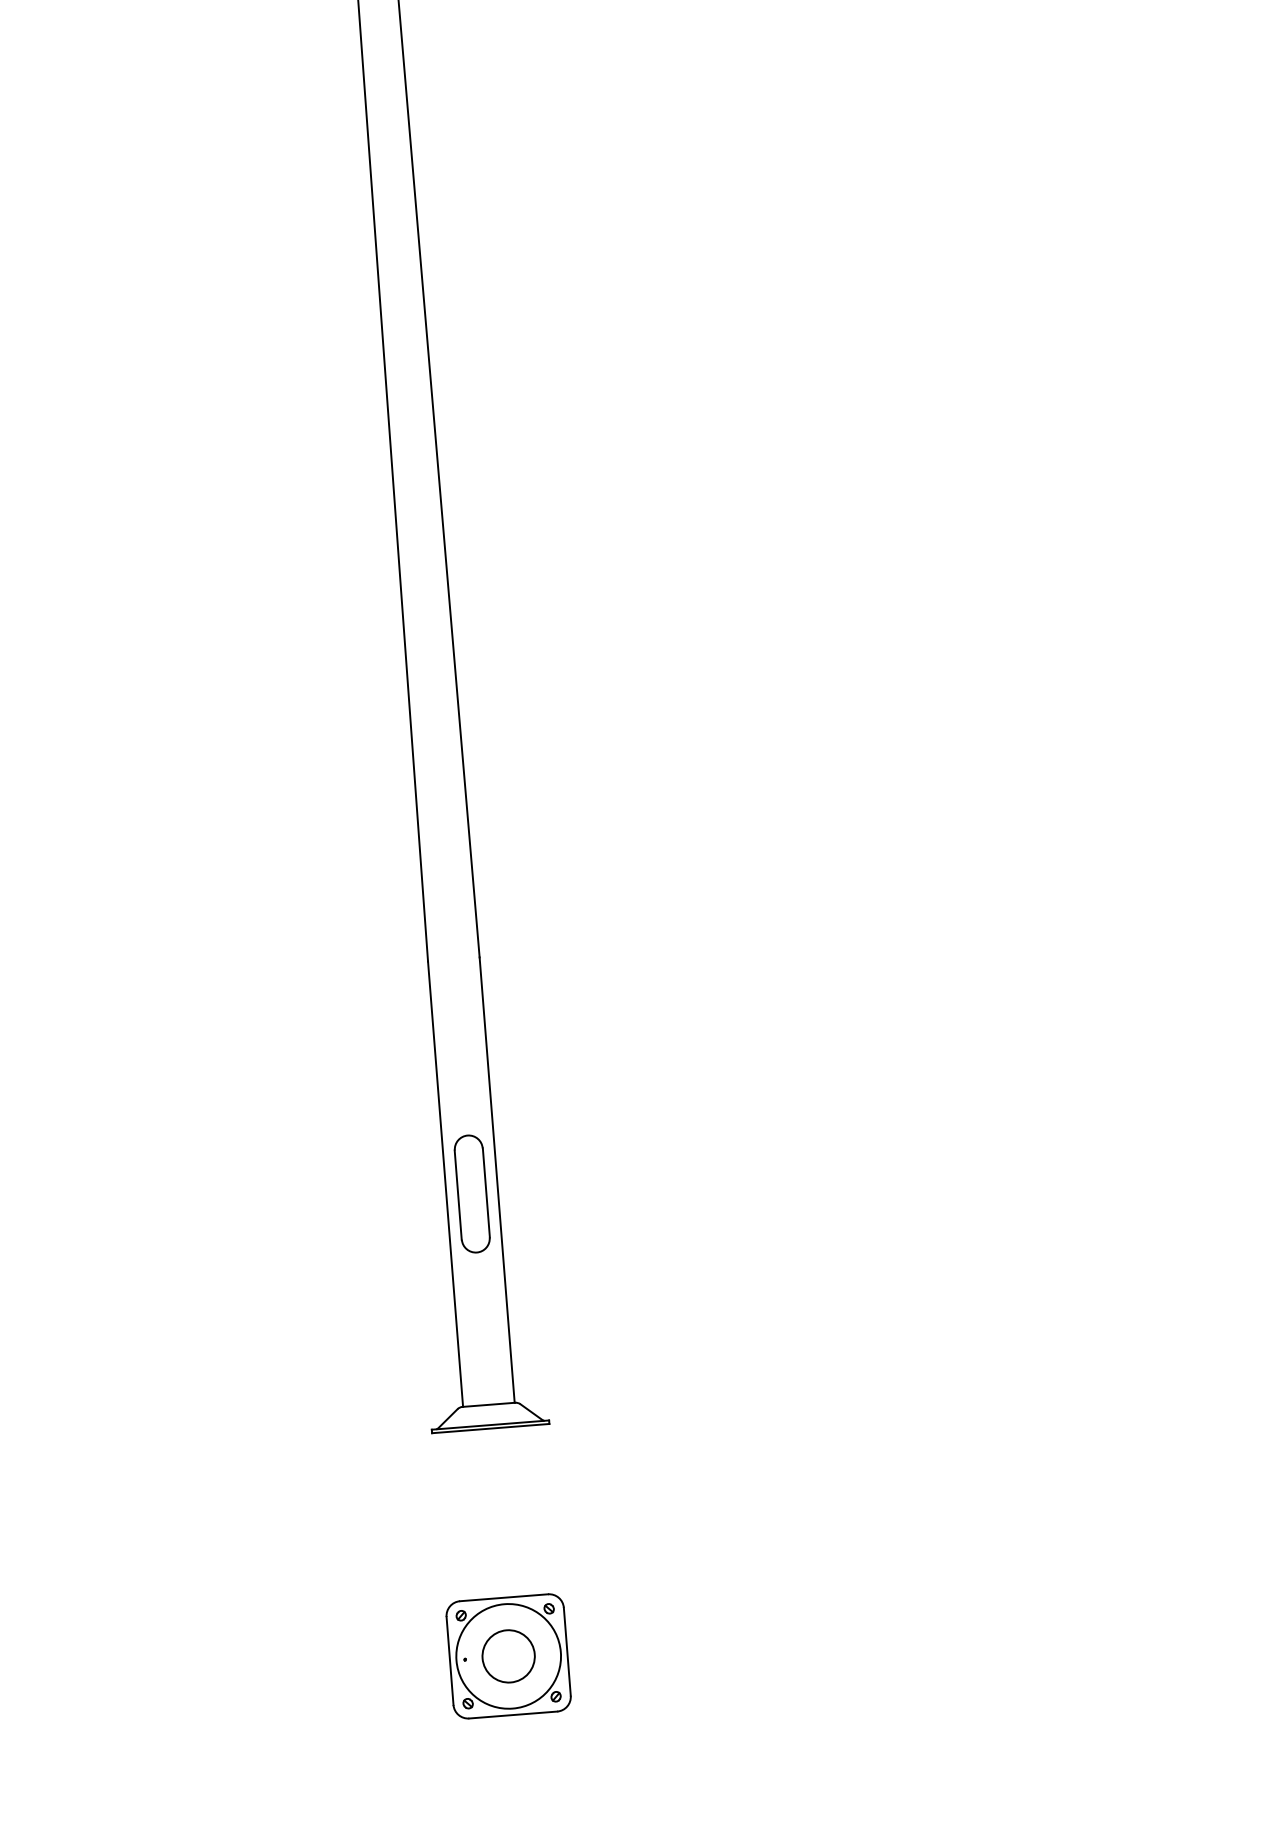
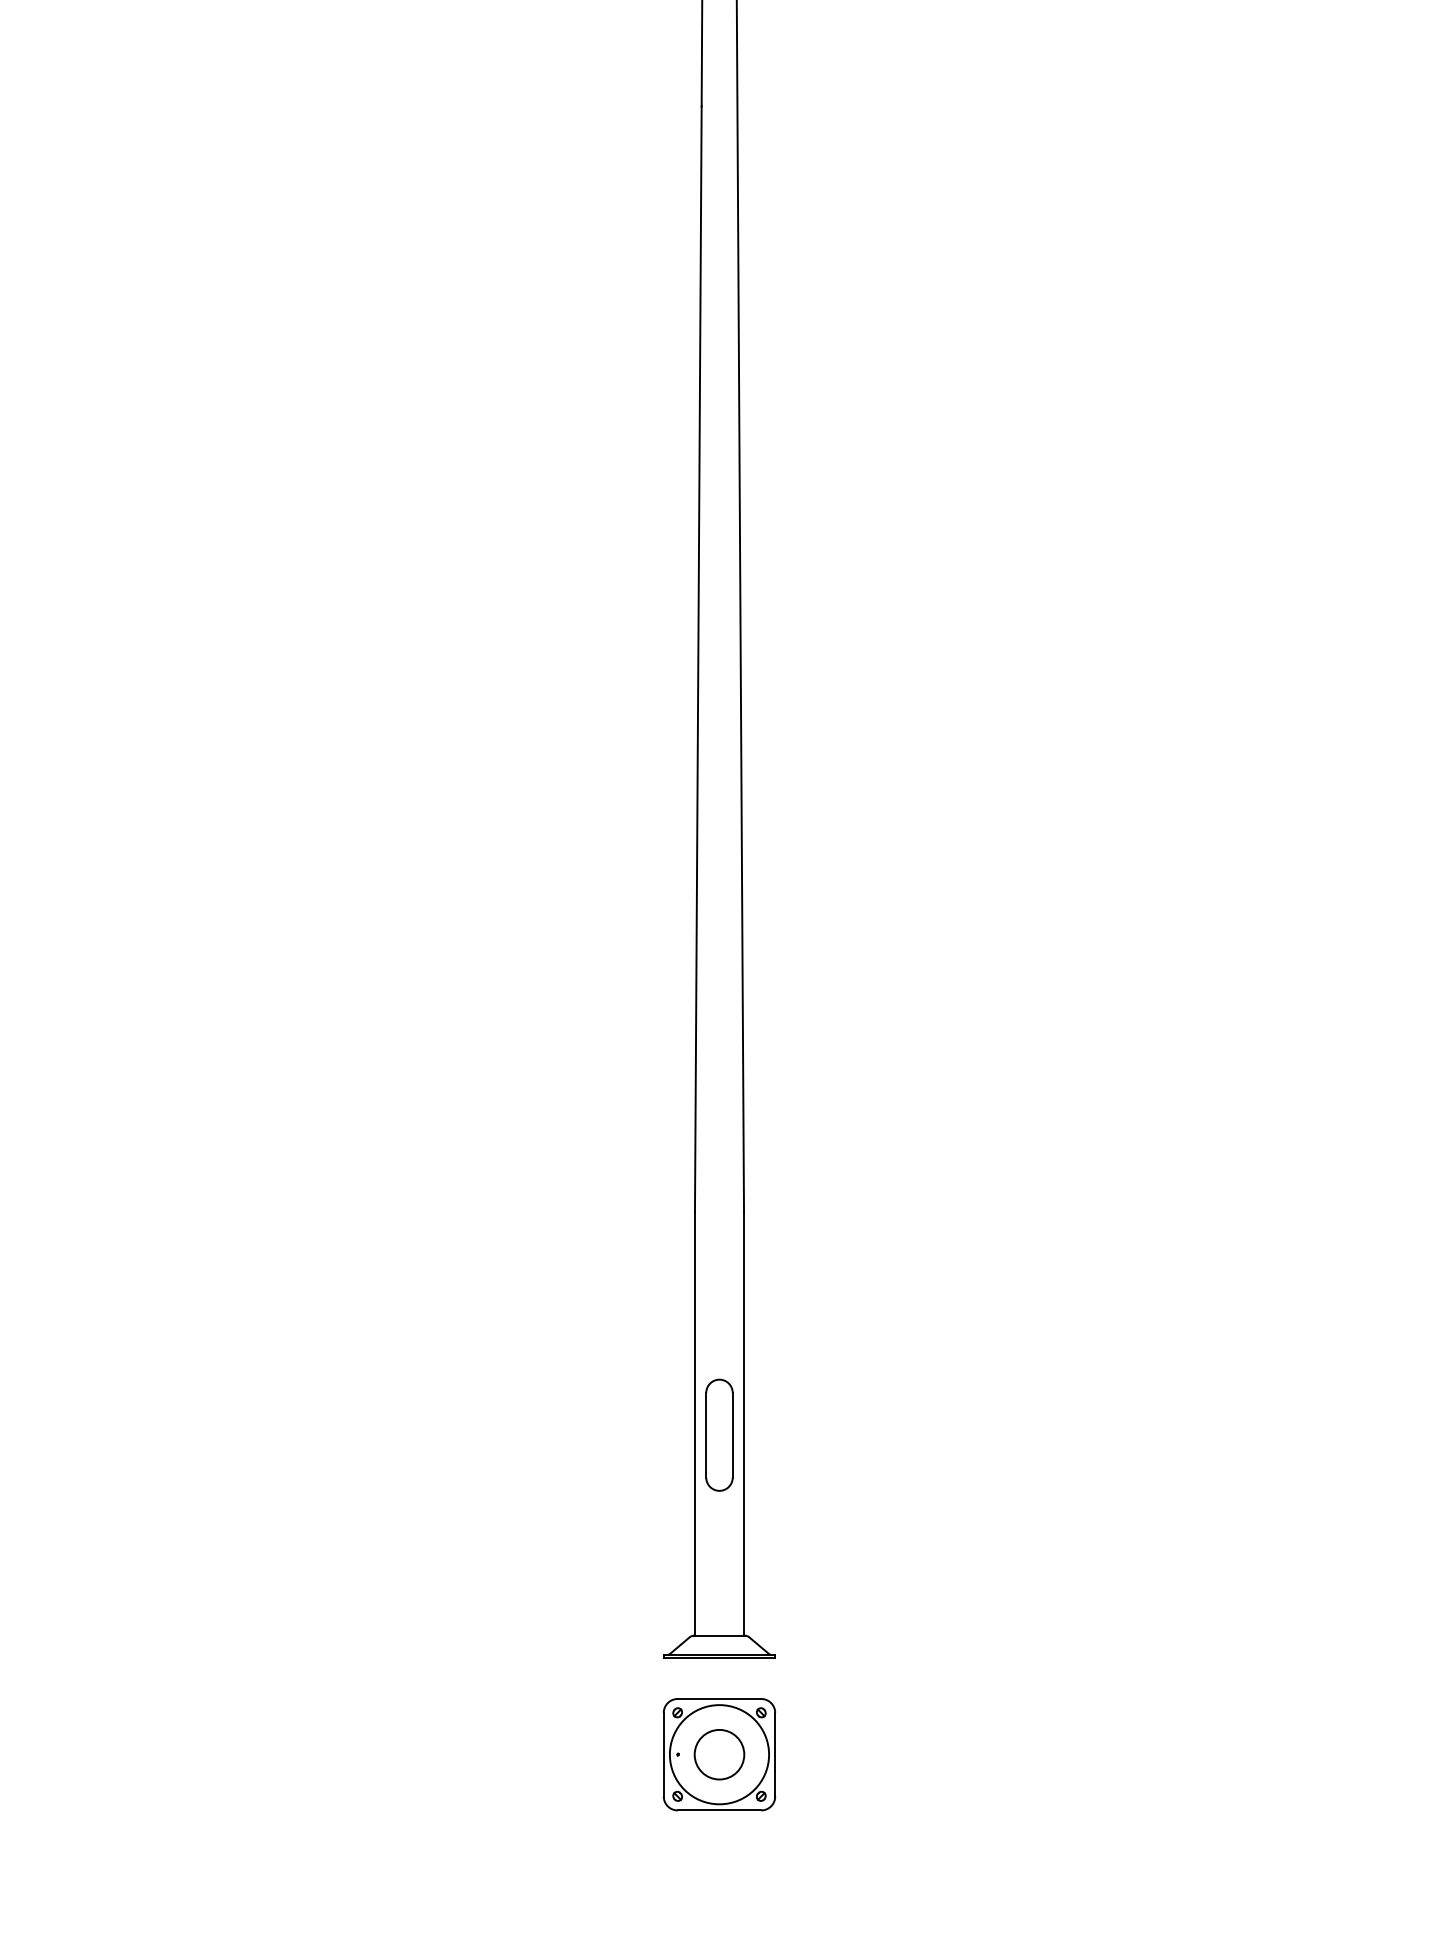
part: (508, 1656) -> (719, 1754), moved

